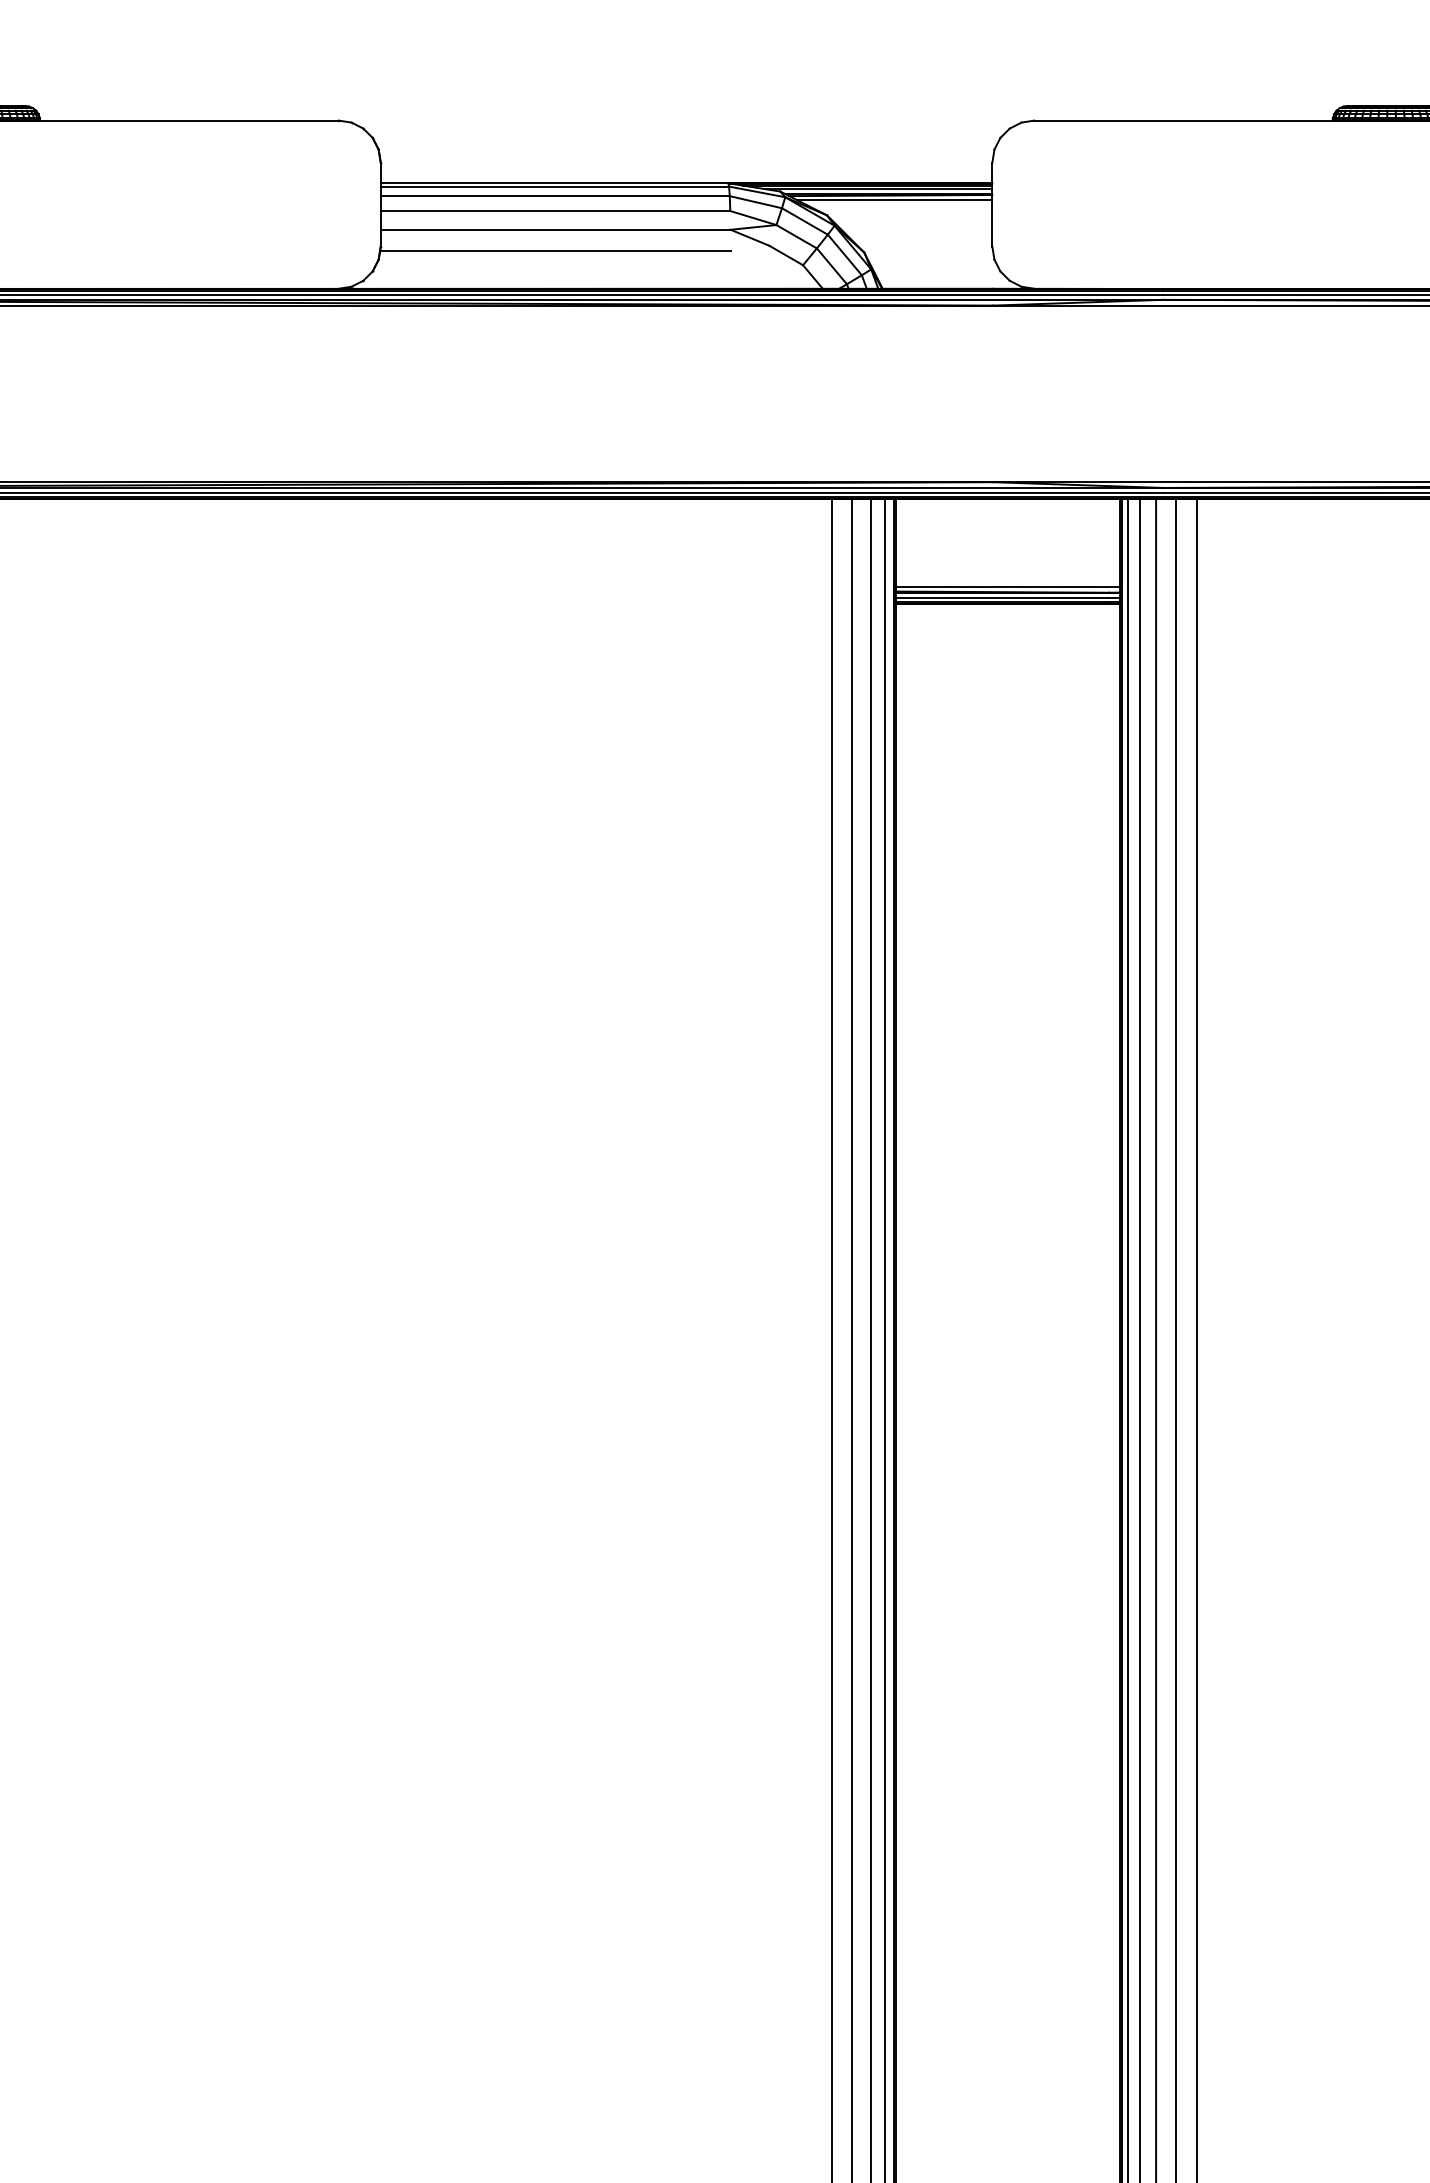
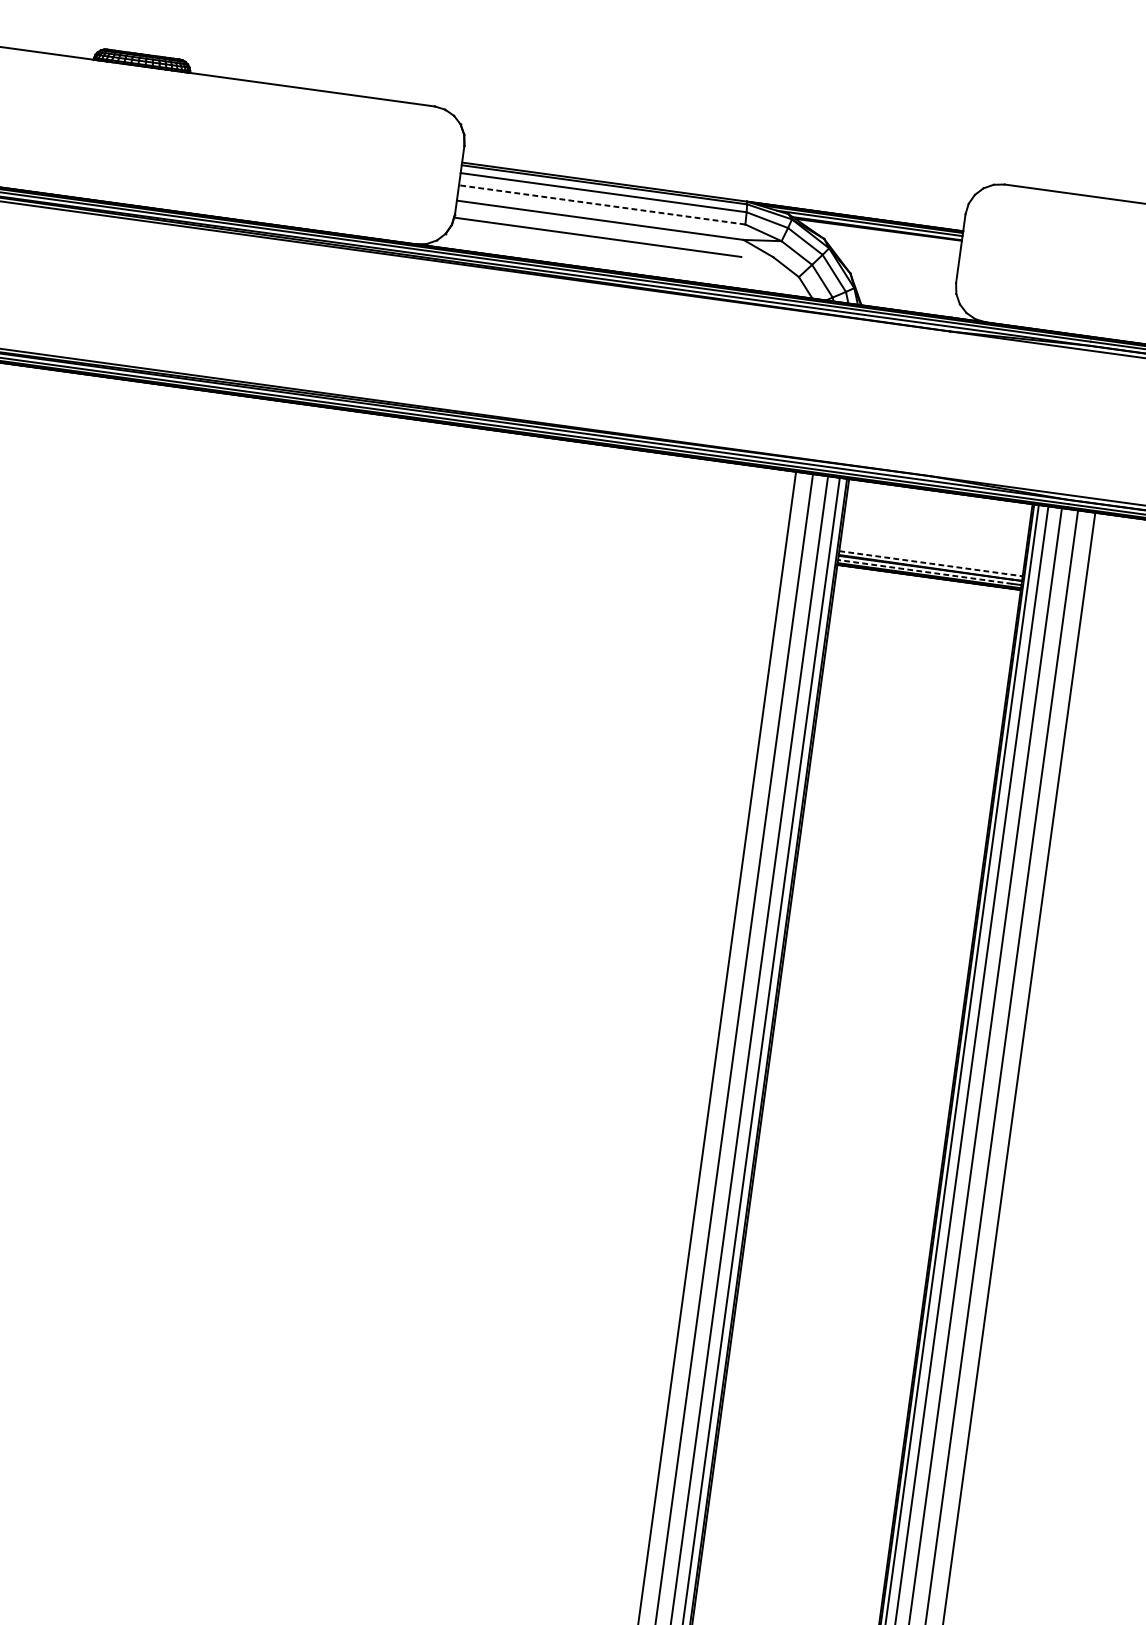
line: (894, 200) -> (881, 234), removed
line: (555, 211) -> (602, 205), solid -> dashed
line: (1008, 586) -> (931, 563), solid -> dashed
line: (1002, 597) -> (925, 571), solid -> dashed

